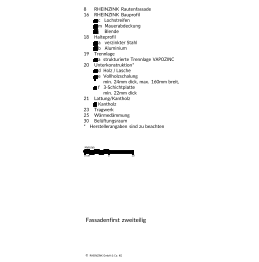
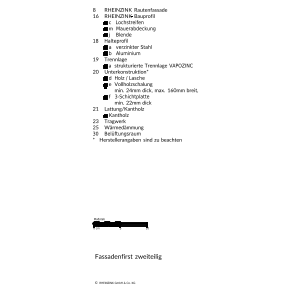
part: (108, 151) -> (120, 223), moved
text: (115, 219) -> (128, 256), moved

